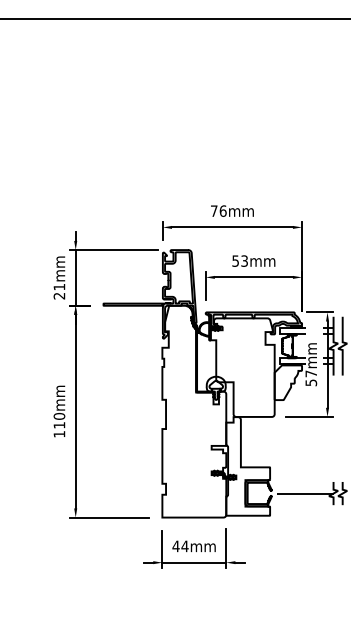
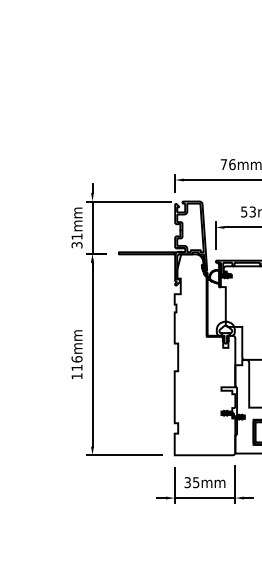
text: (59, 295) -> (77, 244), 21mm -> 31mm
text: (58, 415) -> (76, 358), 110mm -> 116mm
text: (180, 546) -> (191, 482), 44mm -> 35mm

